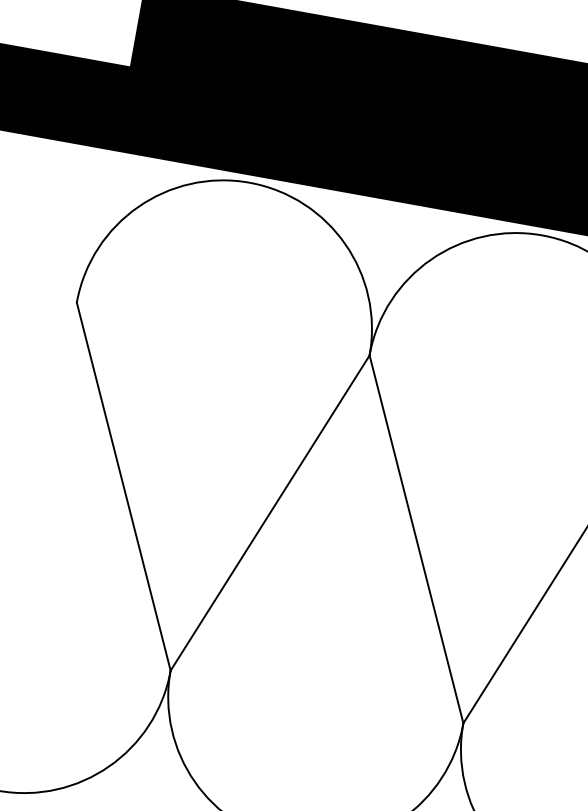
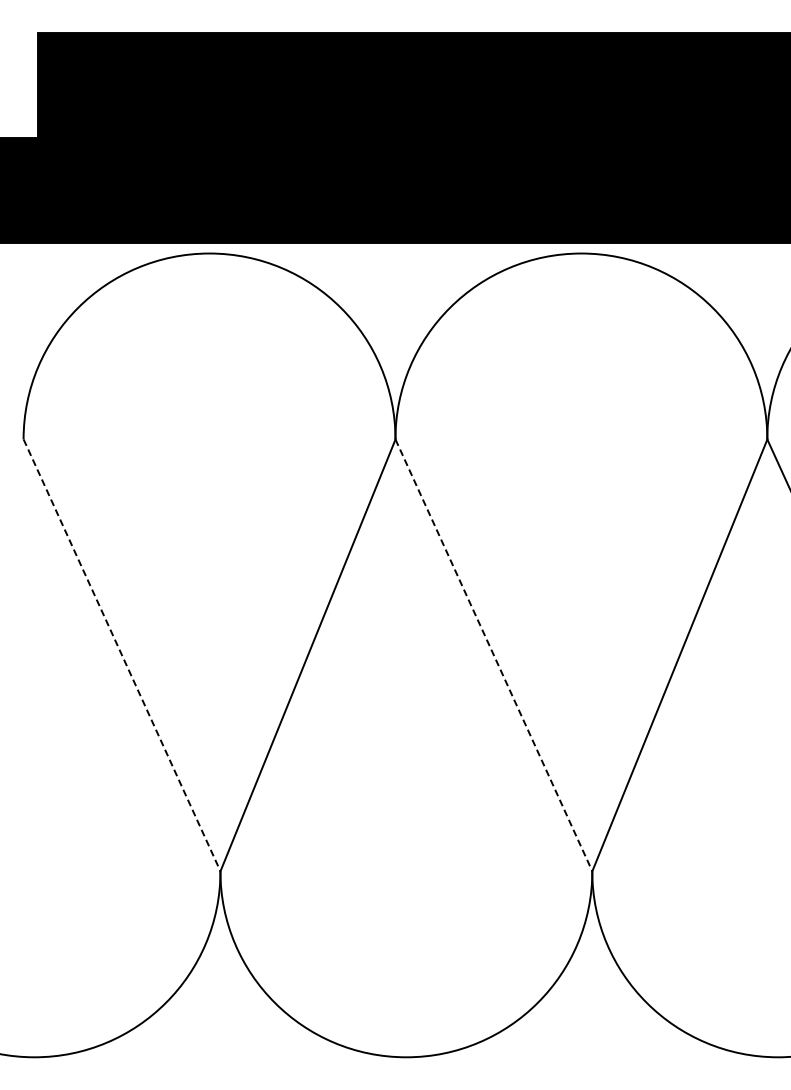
line: (124, 486) -> (122, 655), solid -> dashed
line: (416, 539) -> (494, 655), solid -> dashed

